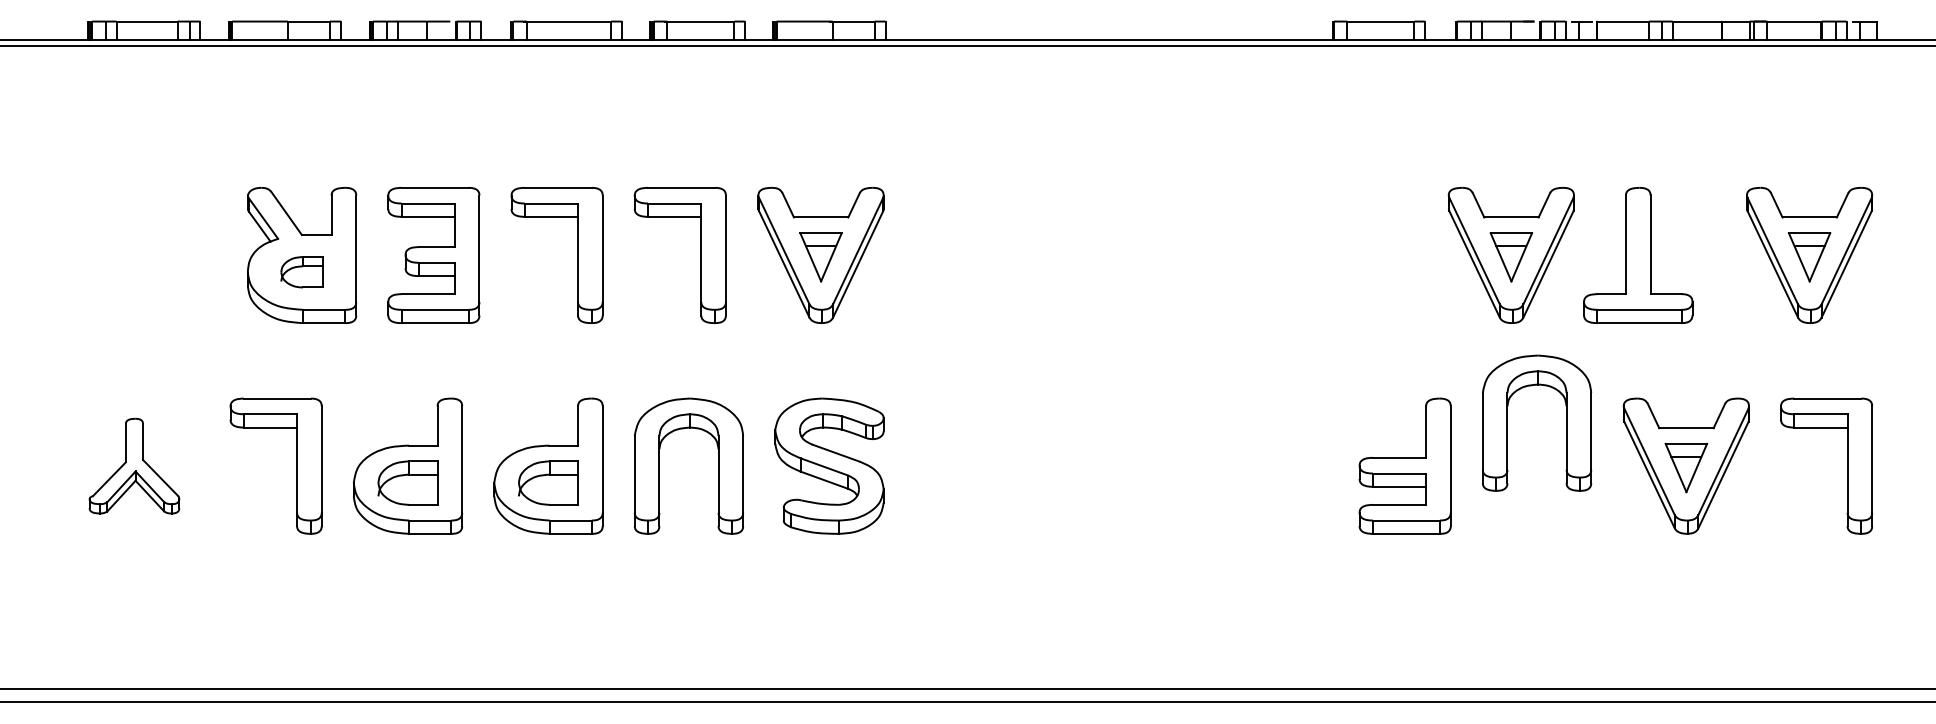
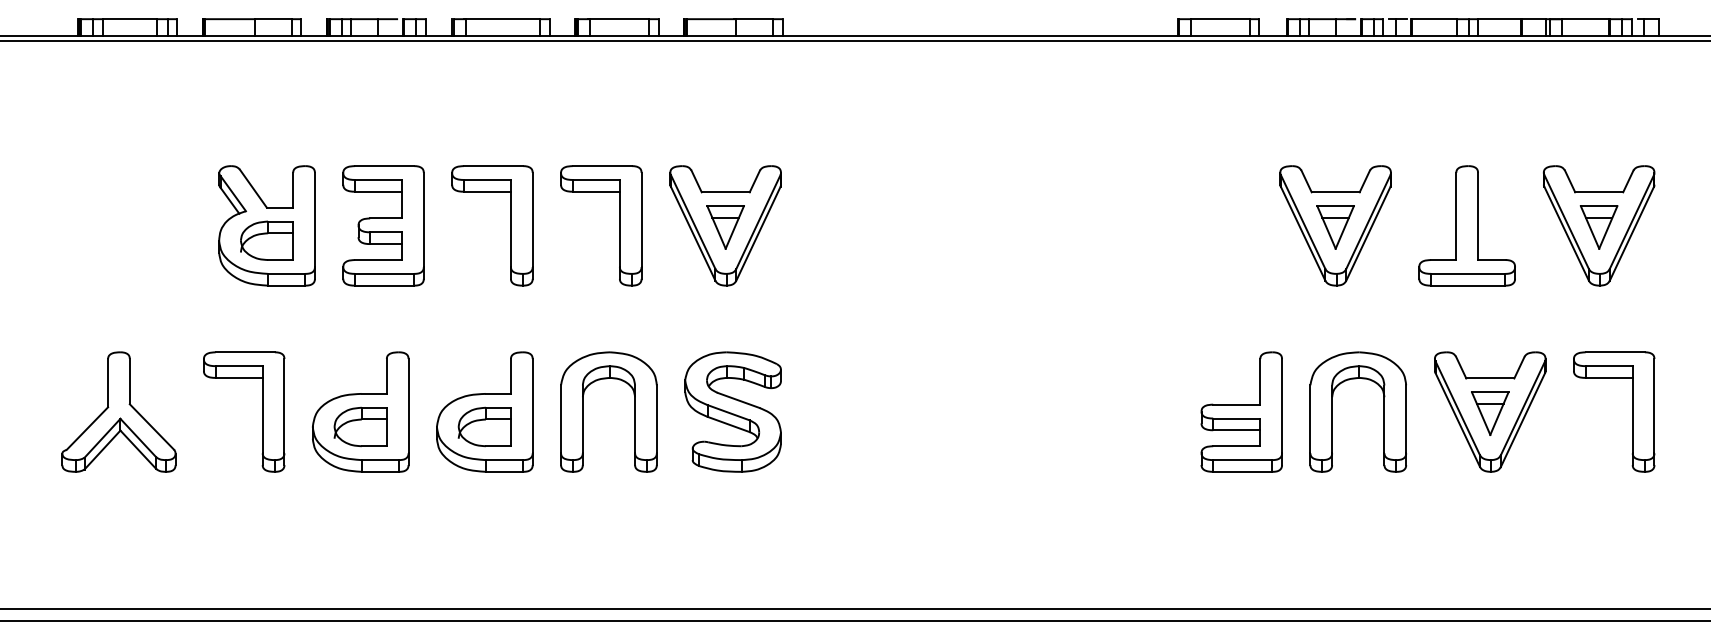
part: (1638, 255) -> (1467, 225), moved
part: (301, 271) -> (266, 240), size x1.43
part: (1566, 422) -> (1384, 411), moved
part: (134, 465) -> (119, 411), size x1.43

